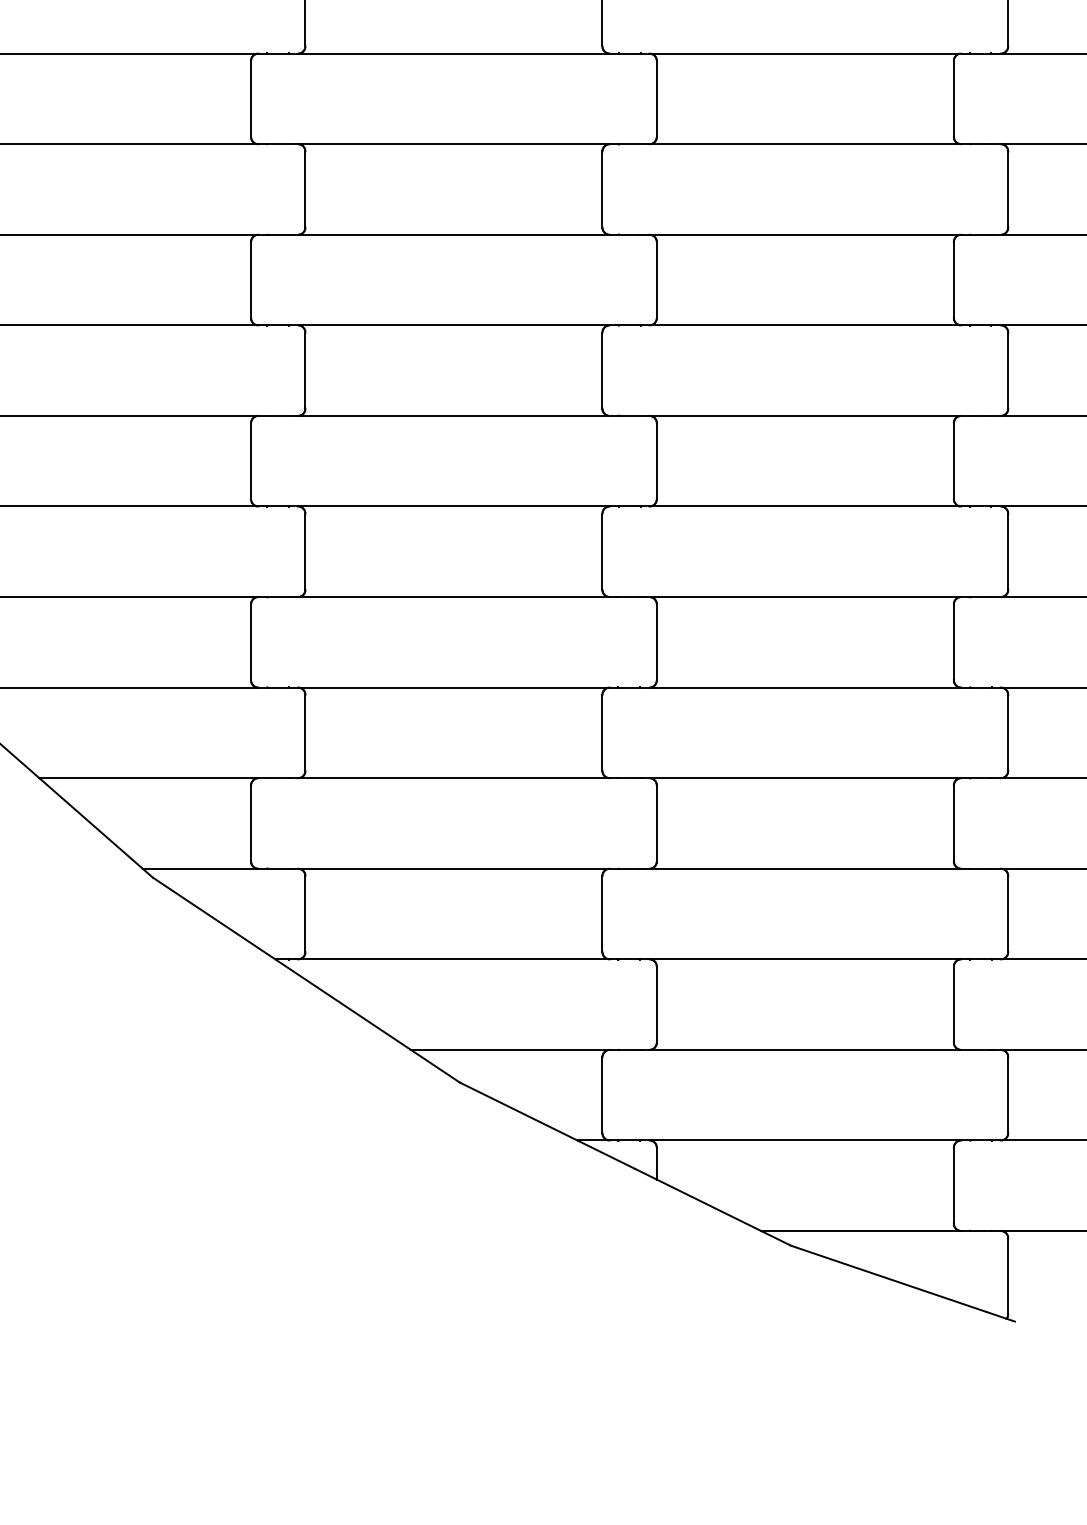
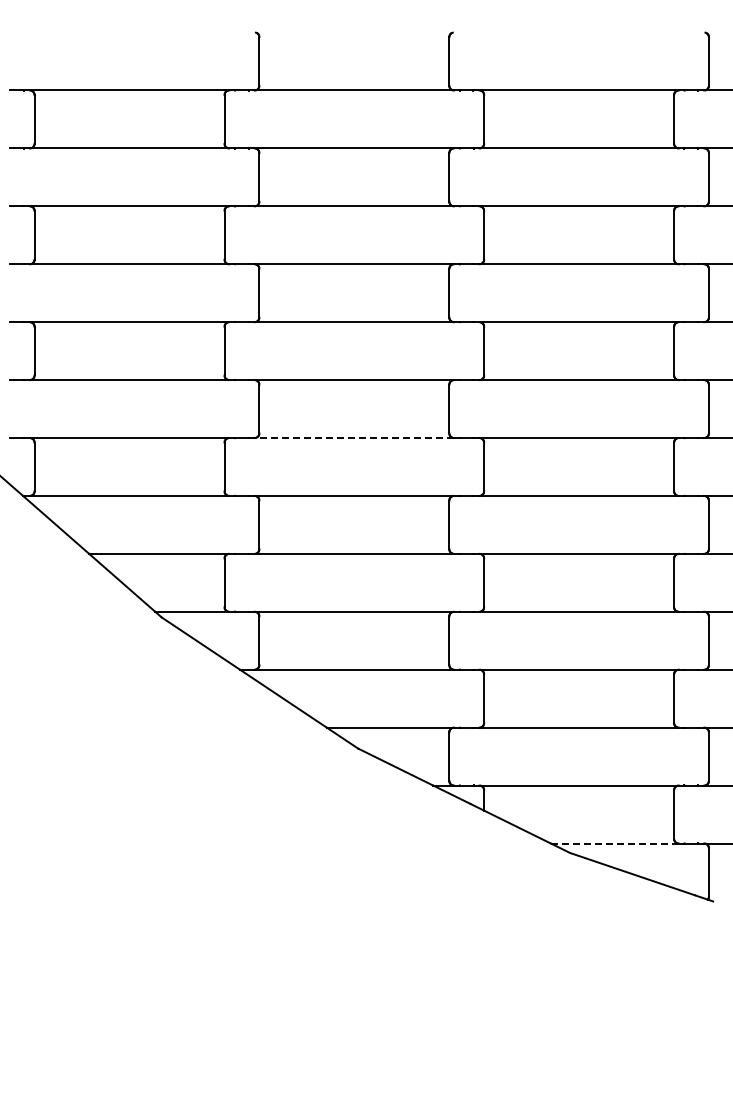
line: (454, 597) -> (354, 438), solid -> dashed
line: (860, 1230) -> (614, 843), solid -> dashed

